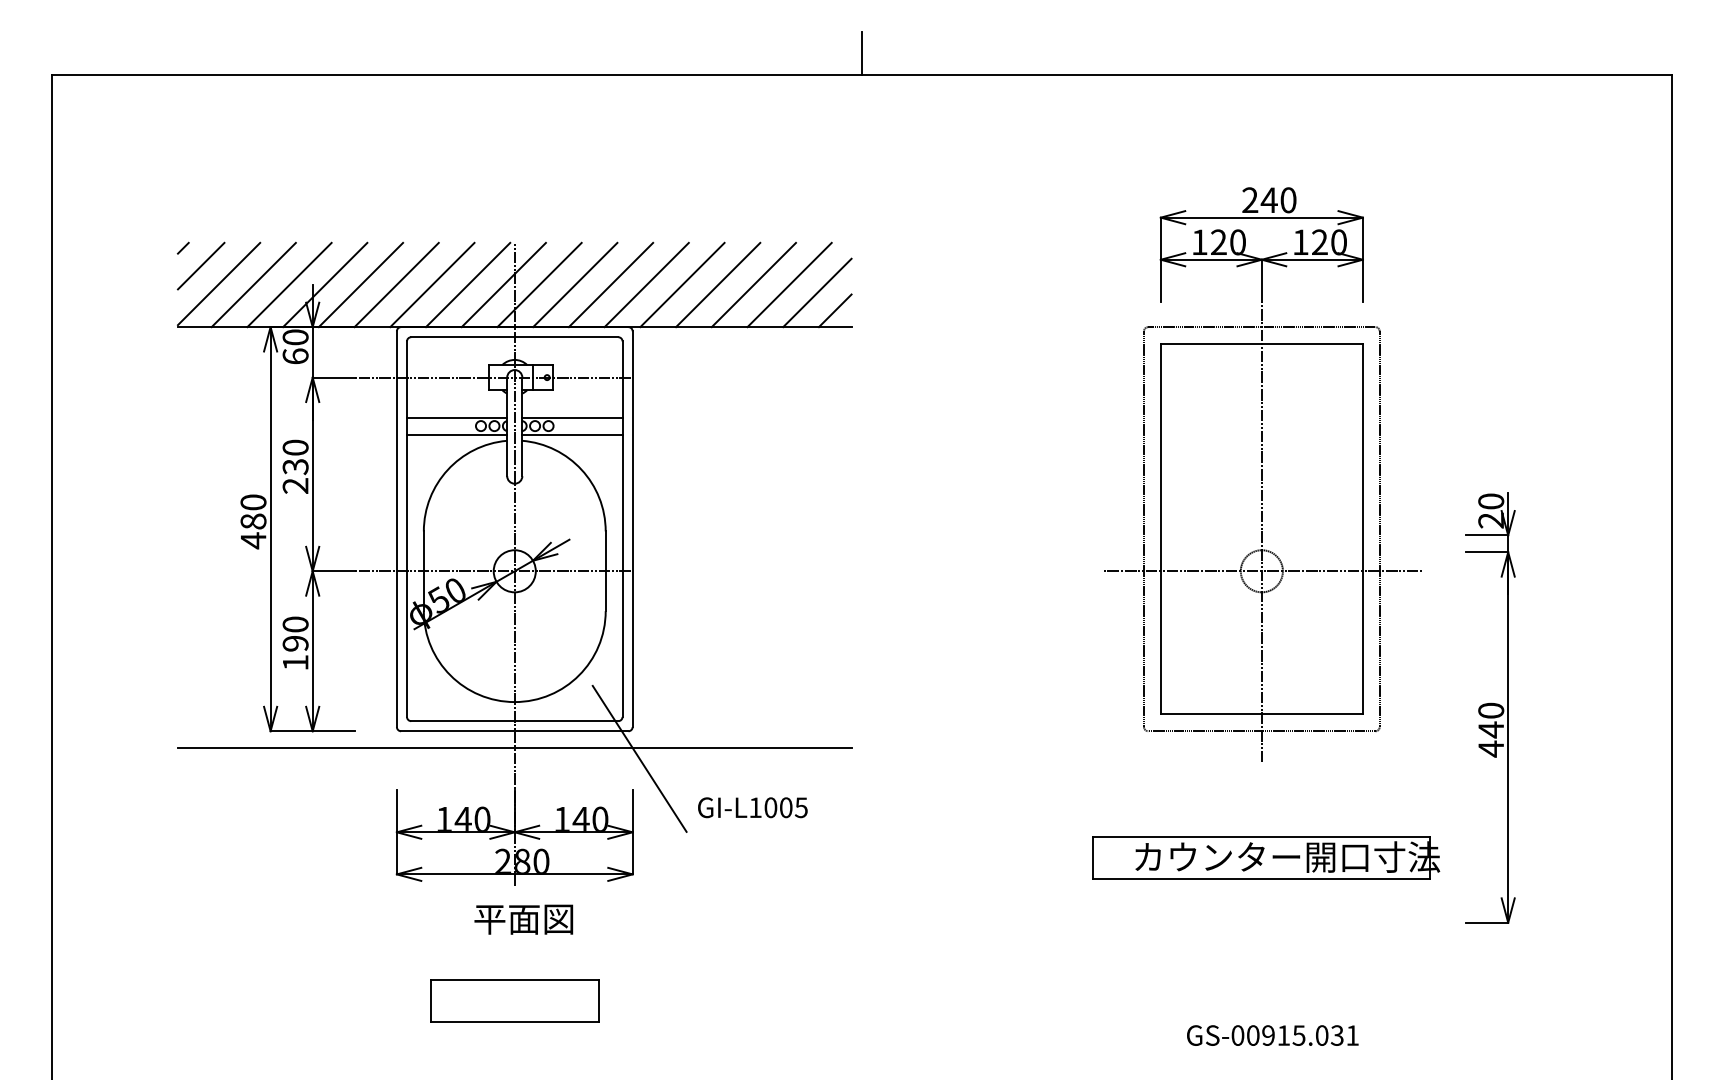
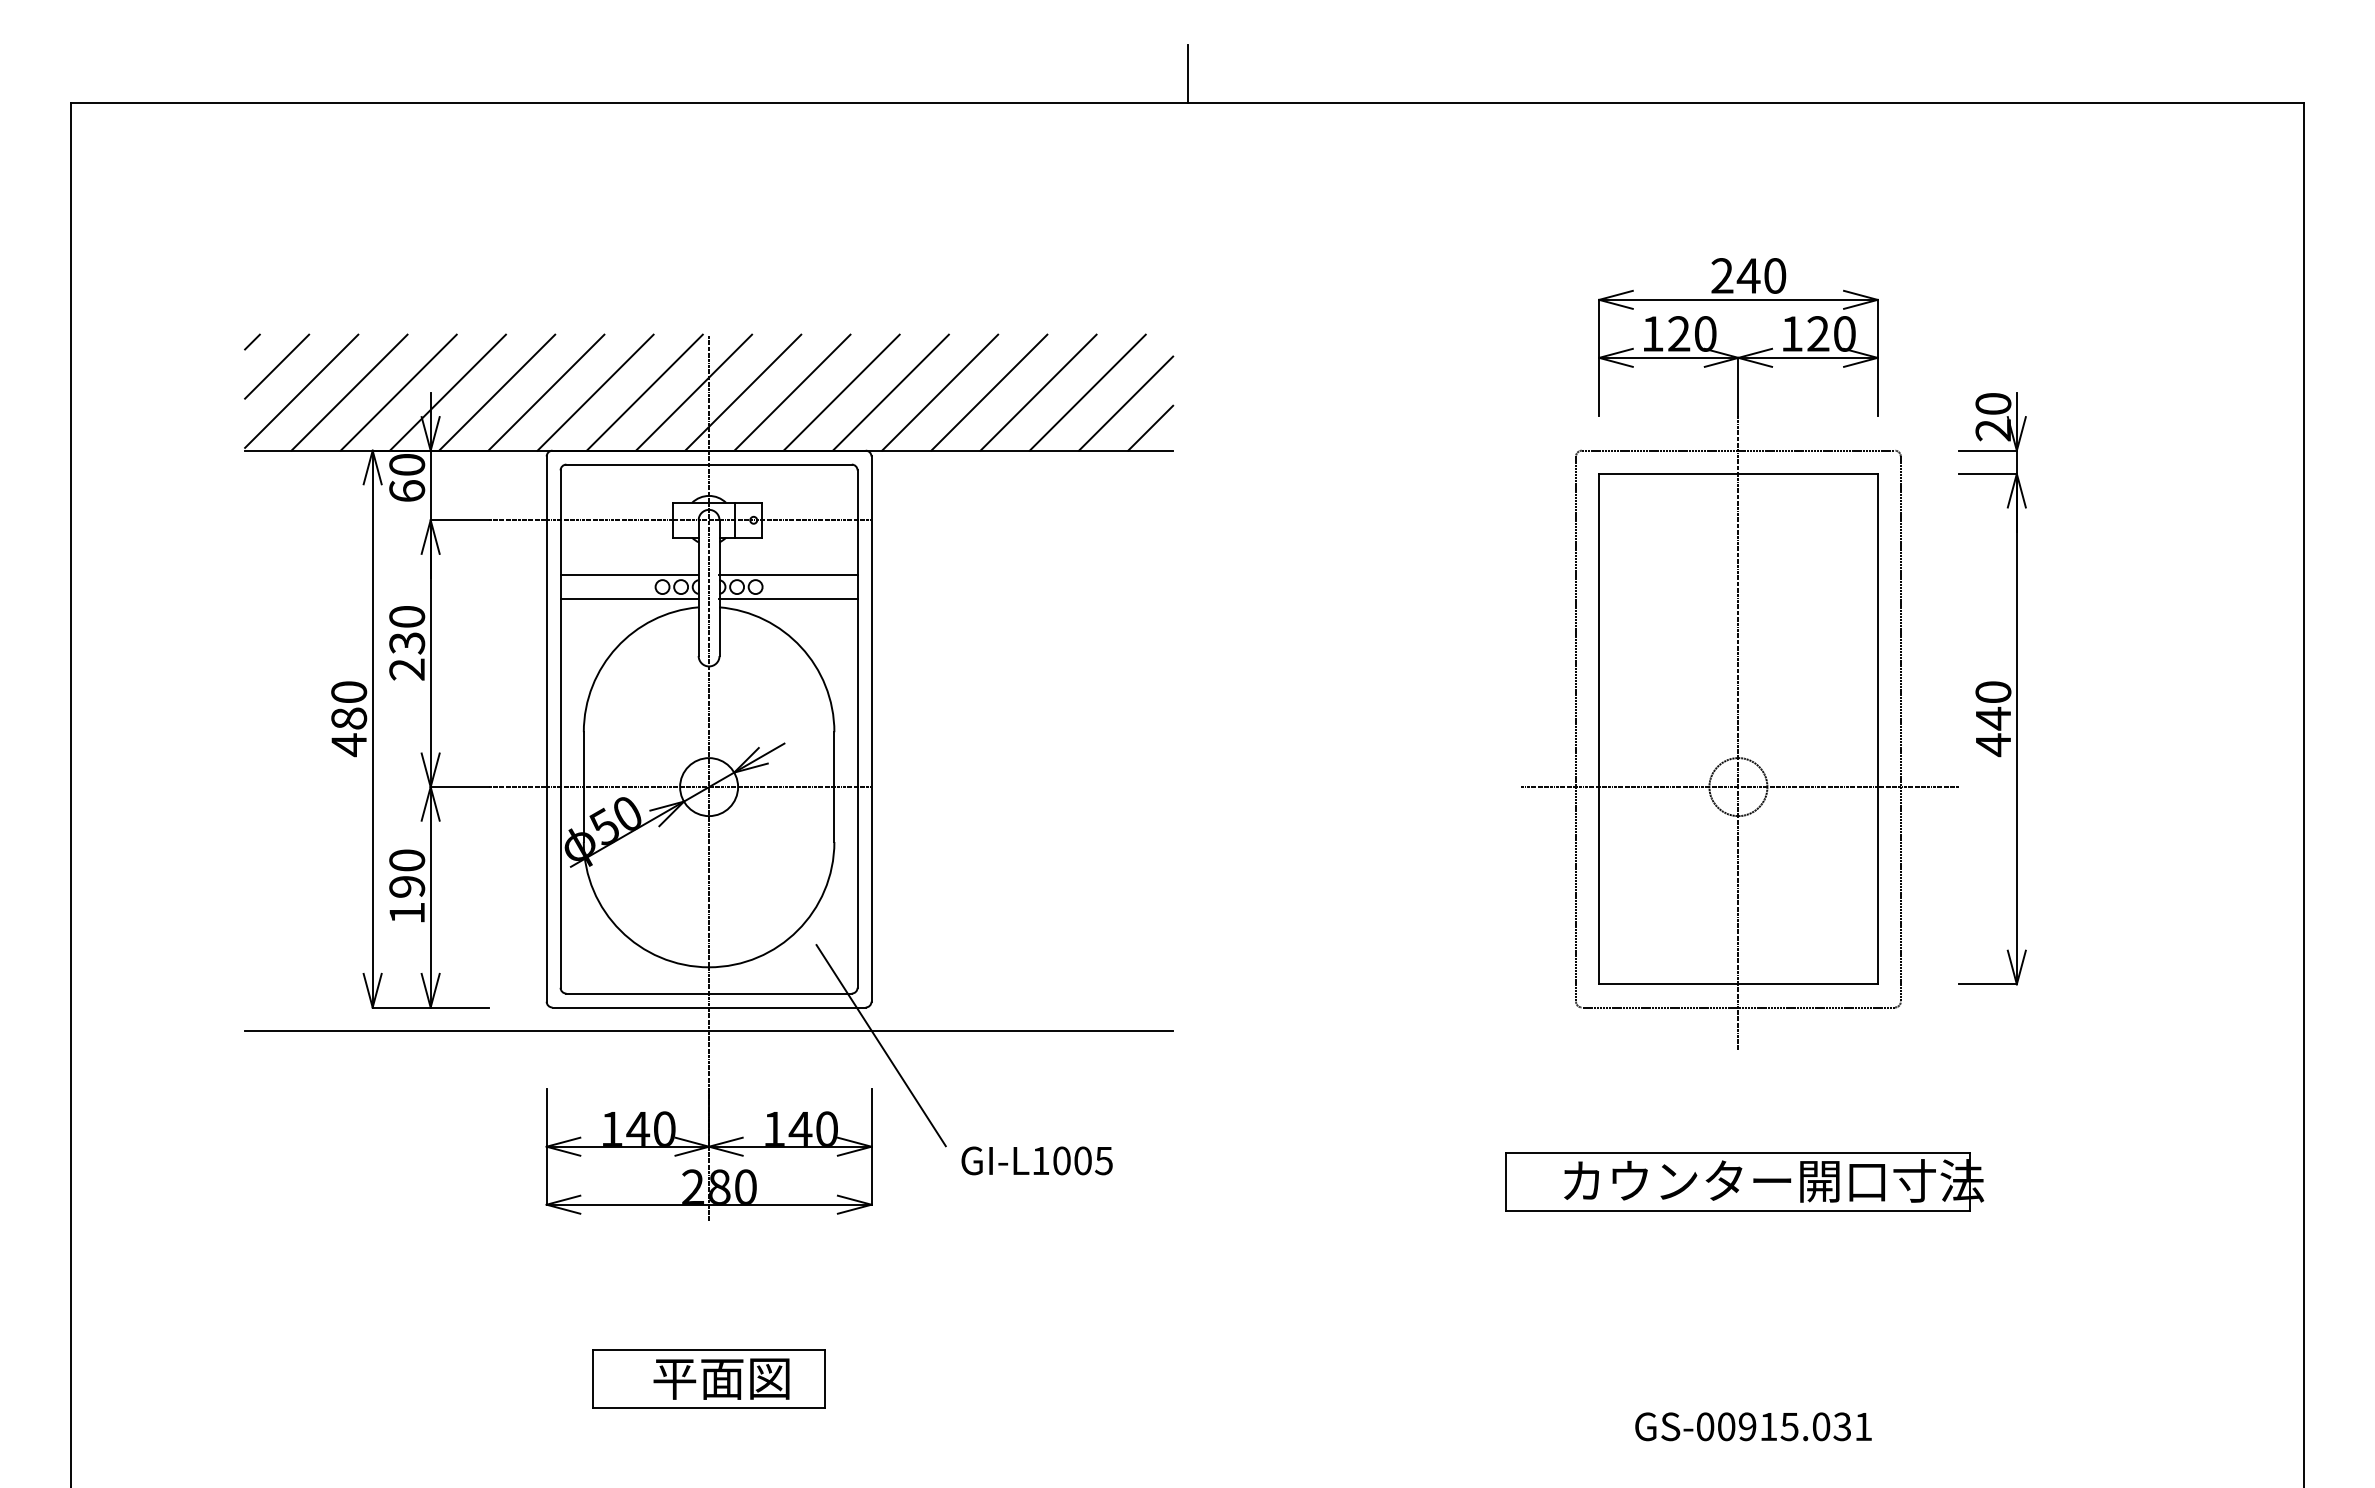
part: (1490, 708) -> (1992, 688), moved
text: (752, 807) -> (1036, 1160), moved
text: (523, 919) -> (721, 1378), moved

